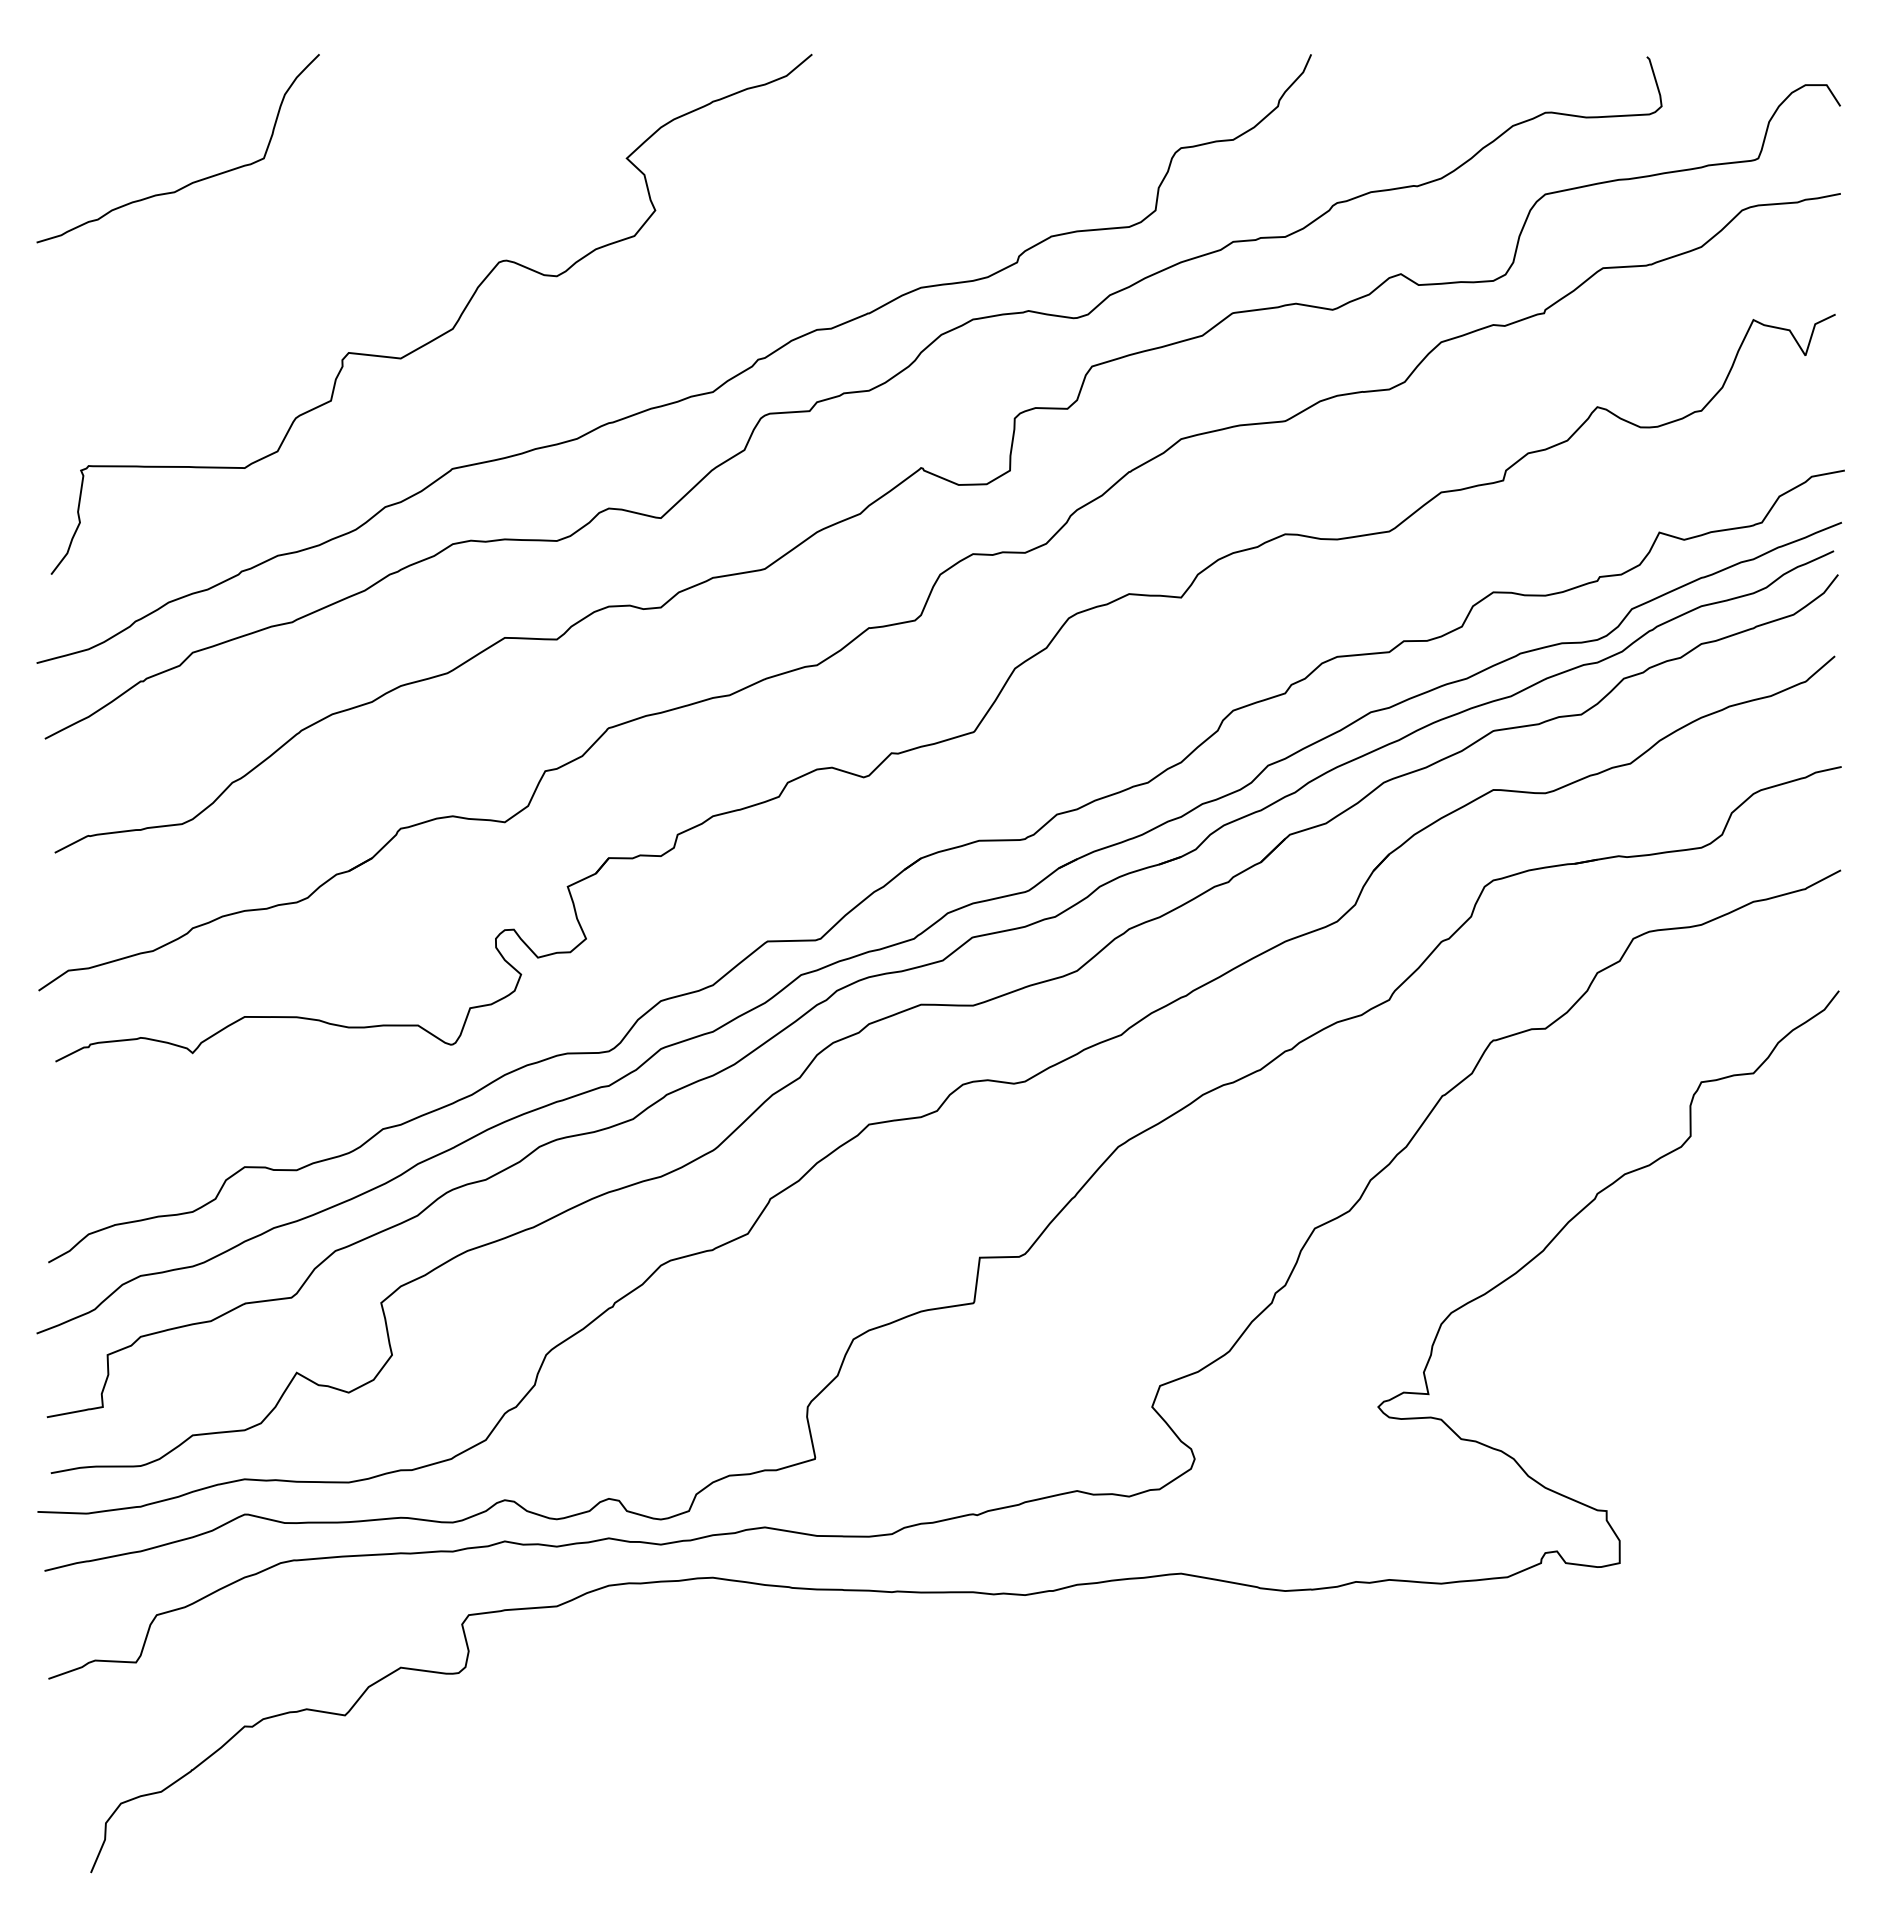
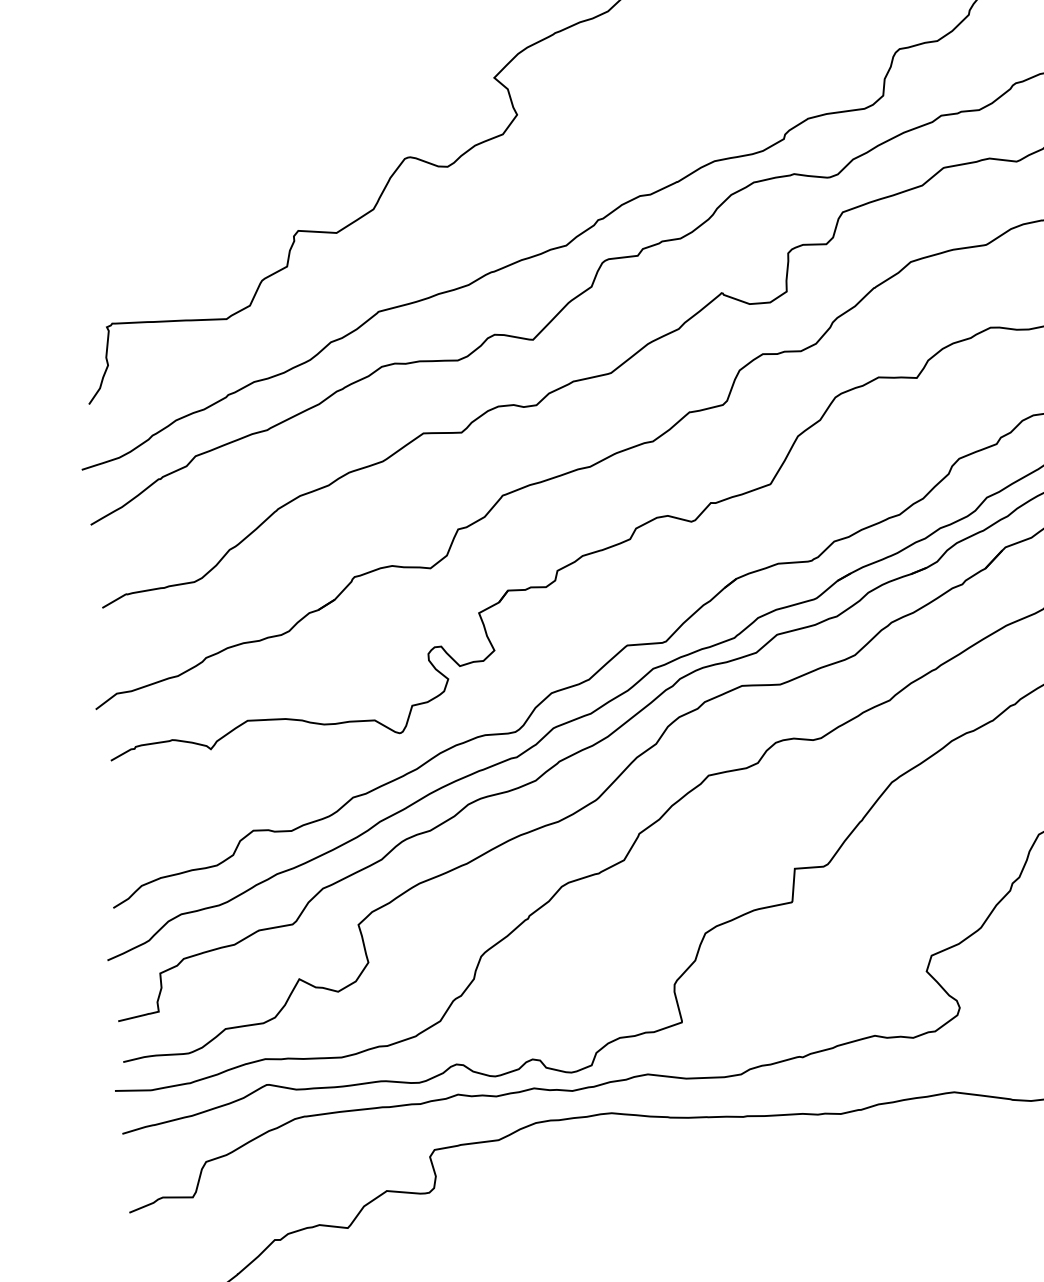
curve: (193, 181) -> (178, 111), removed

